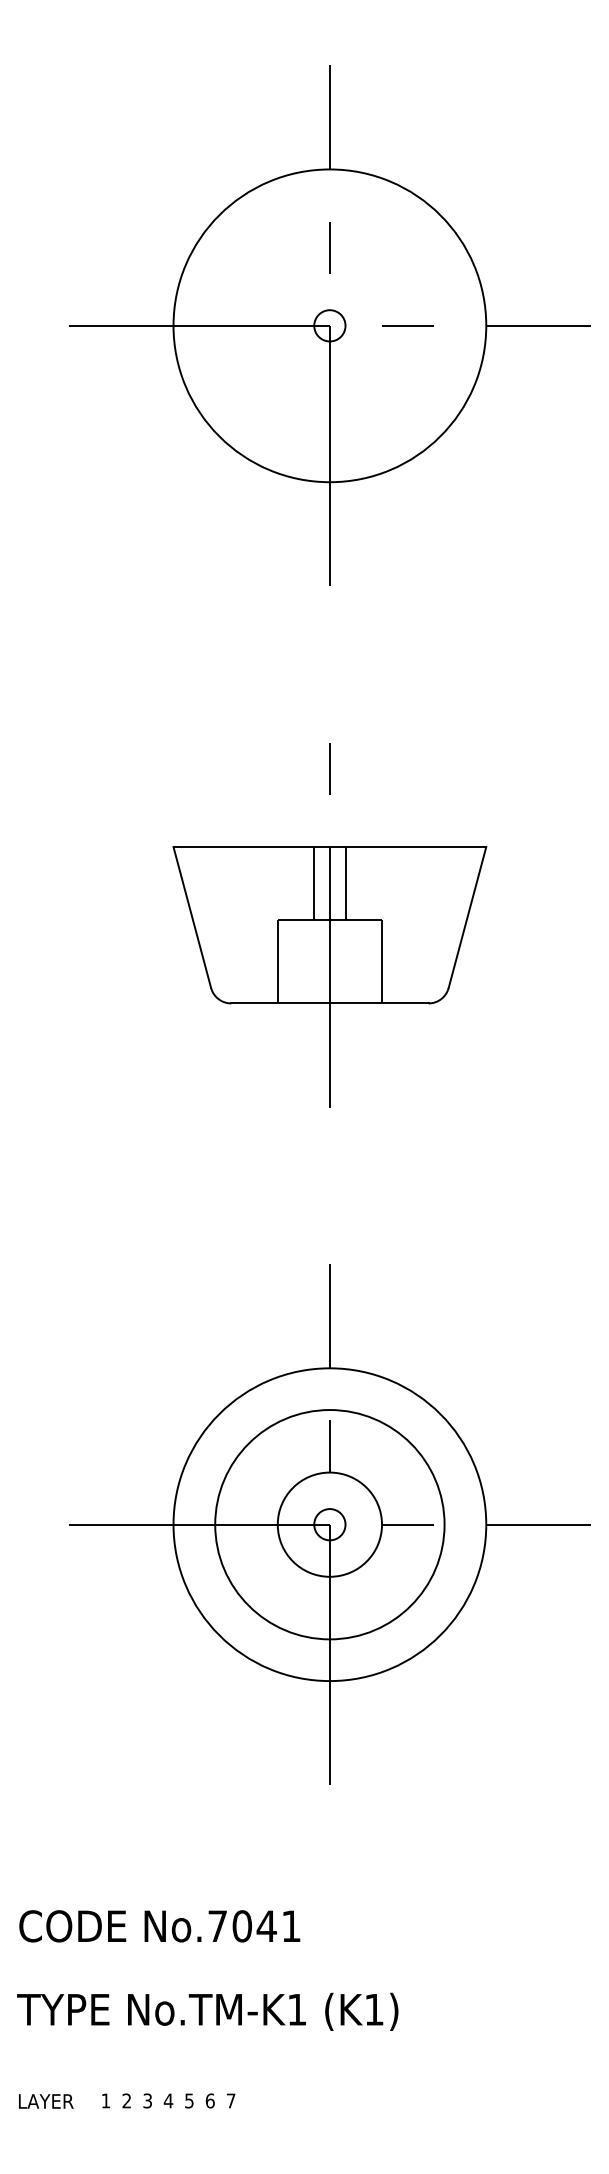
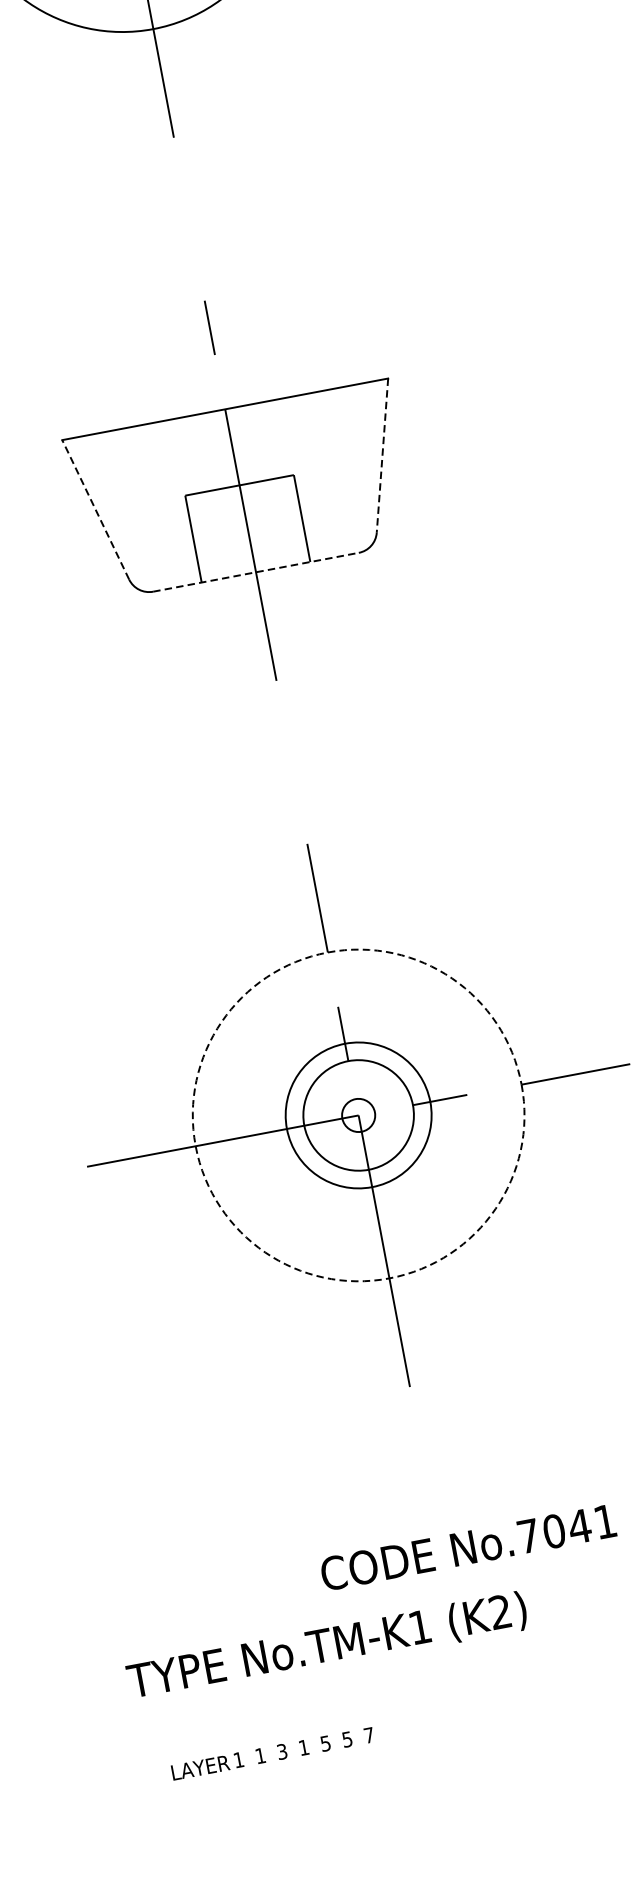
line: (314, 883) -> (216, 450), removed
line: (345, 883) -> (248, 444), removed
line: (192, 917) -> (95, 509), solid -> dashed
line: (467, 917) -> (382, 455), solid -> dashed
line: (329, 1003) -> (255, 572), solid -> dashed
circle: (329, 1524) -> (358, 1115), size x0.6
circle: (329, 1524) -> (358, 1115), solid -> dashed
text: (159, 1926) -> (467, 1547), moved
text: (374, 2009) -> (500, 1611), (K1) -> (K2)
text: (126, 2100) -> (260, 1755), 2 -> 1
text: (168, 2100) -> (303, 1747), 4 -> 1
text: (209, 2100) -> (346, 1739), 6 -> 5
text: (46, 2101) -> (200, 1767), moved

